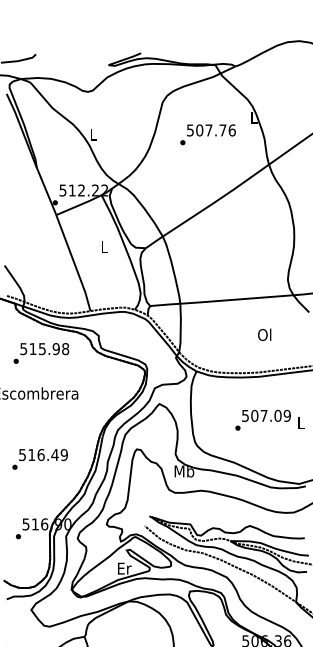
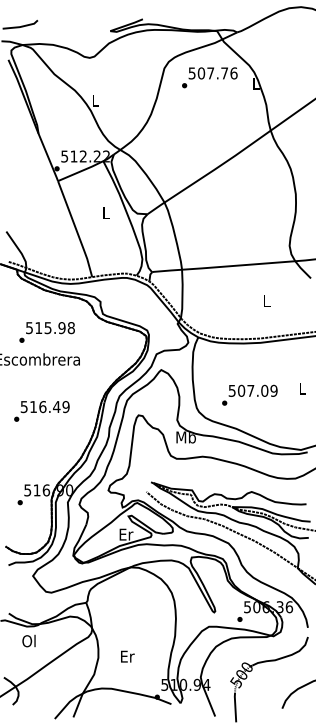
text: (207, 134) -> (209, 77), moved
text: (263, 334) -> (265, 300), Ol -> L
text: (40, 353) -> (46, 332), moved
text: (262, 419) -> (249, 394), moved
text: (39, 459) -> (41, 411), moved

